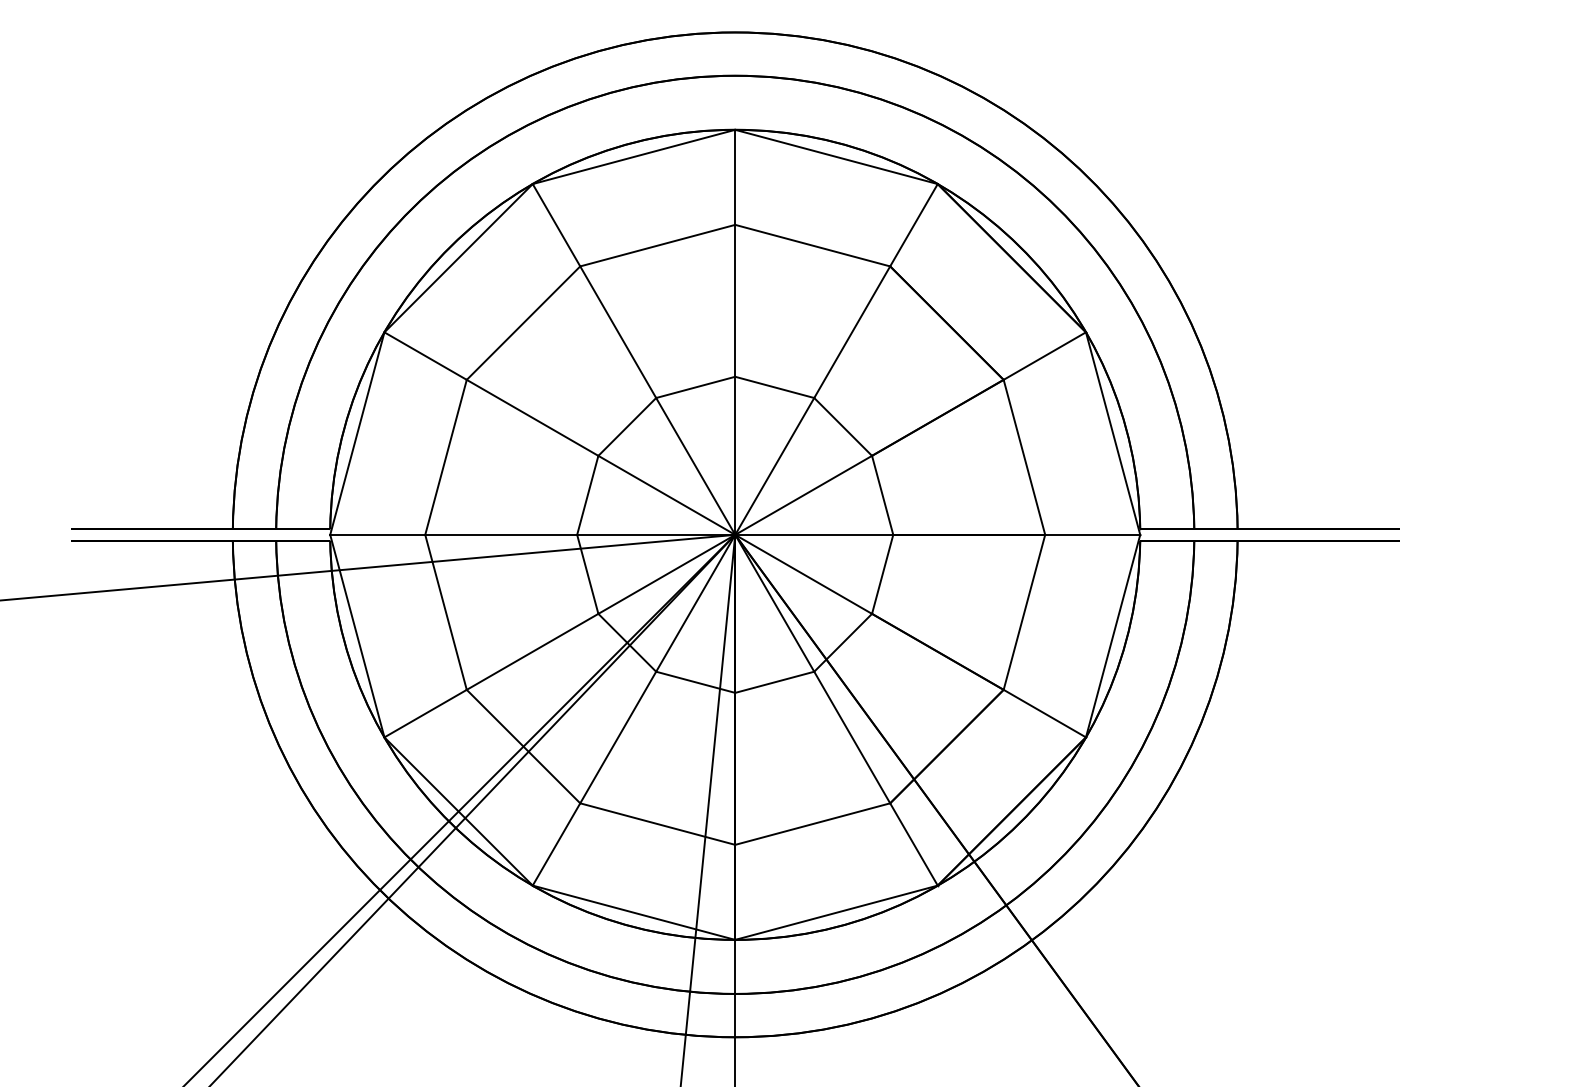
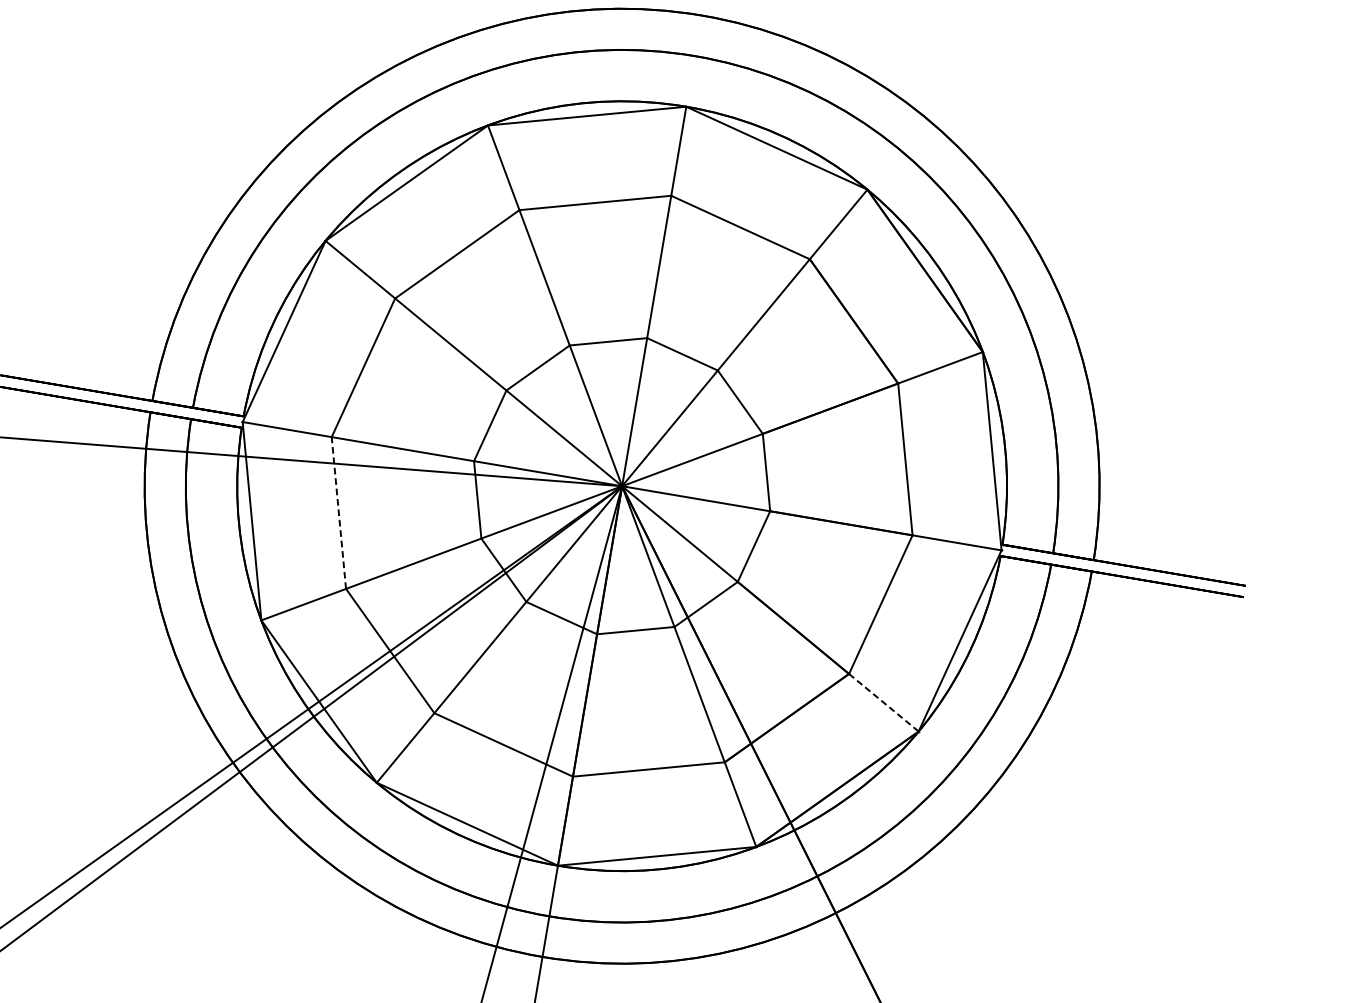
line: (445, 611) -> (338, 512), solid -> dashed
line: (1044, 713) -> (883, 702), solid -> dashed

